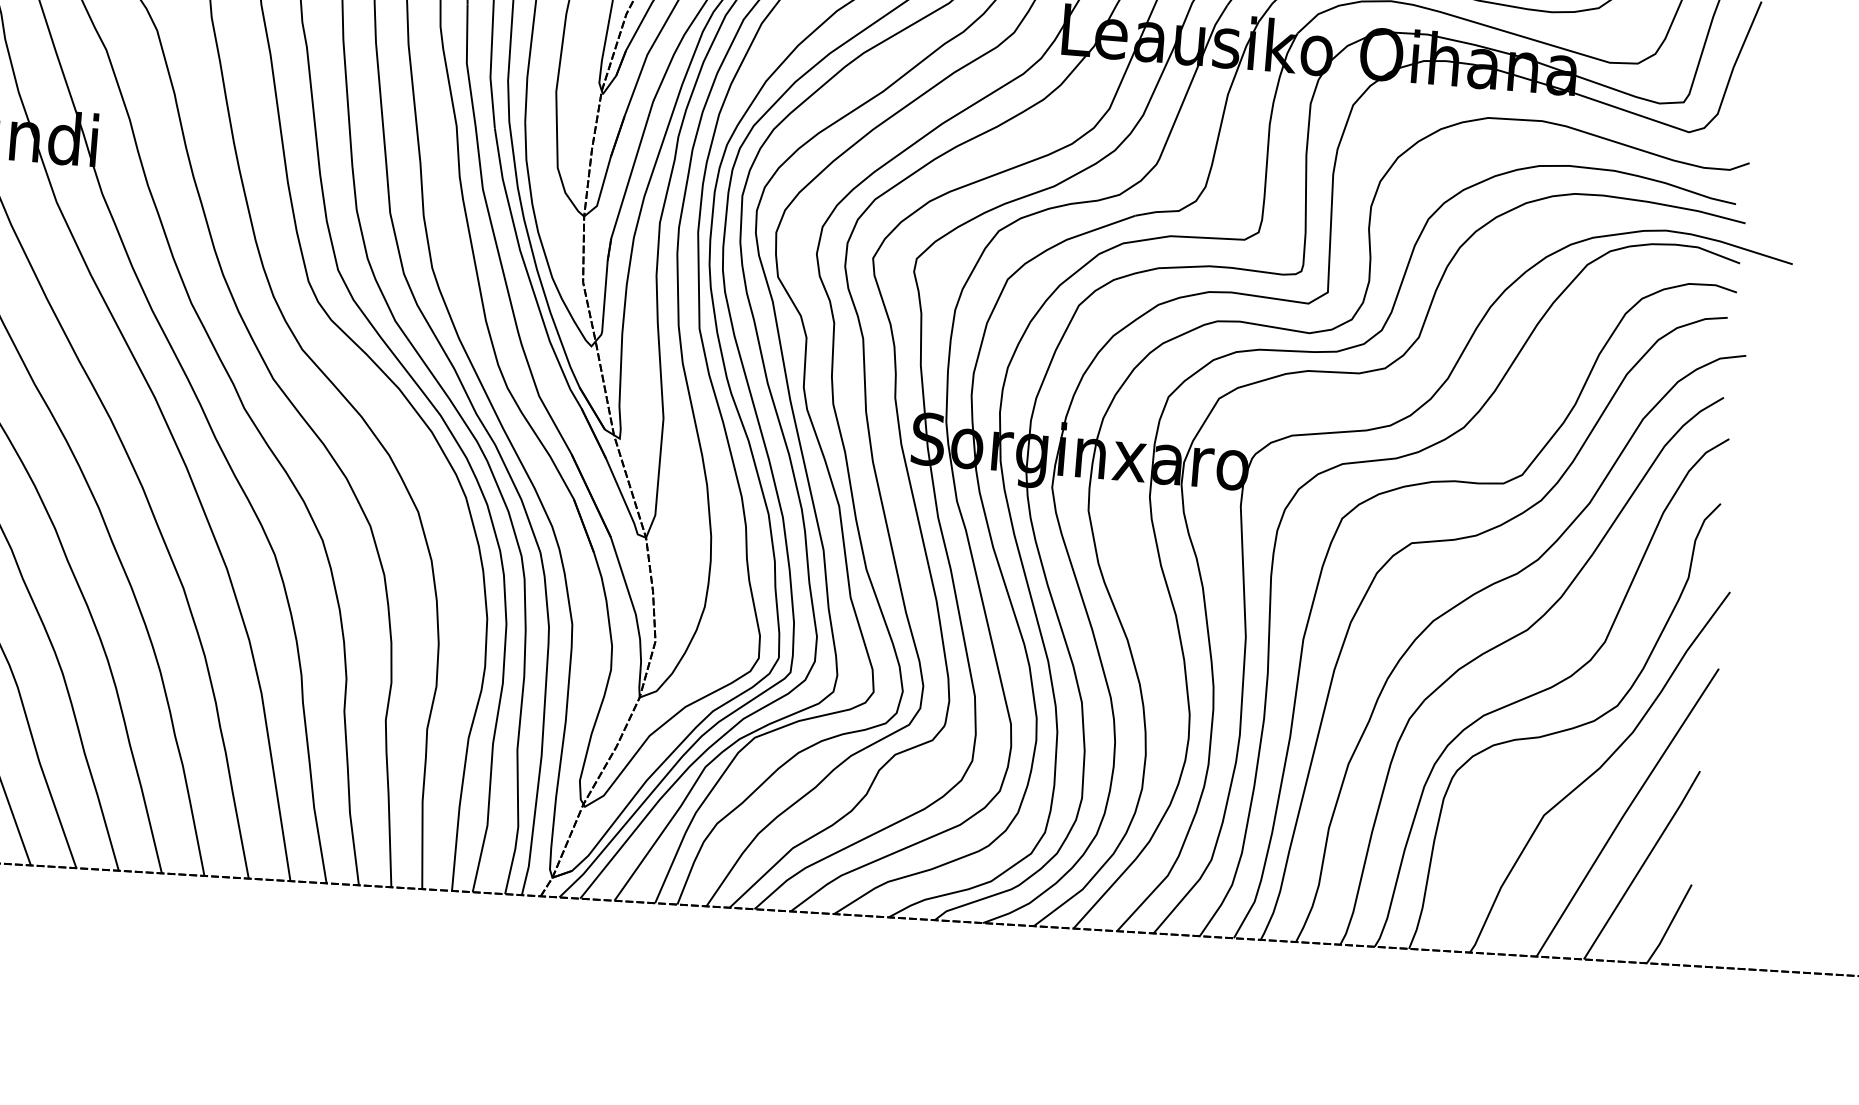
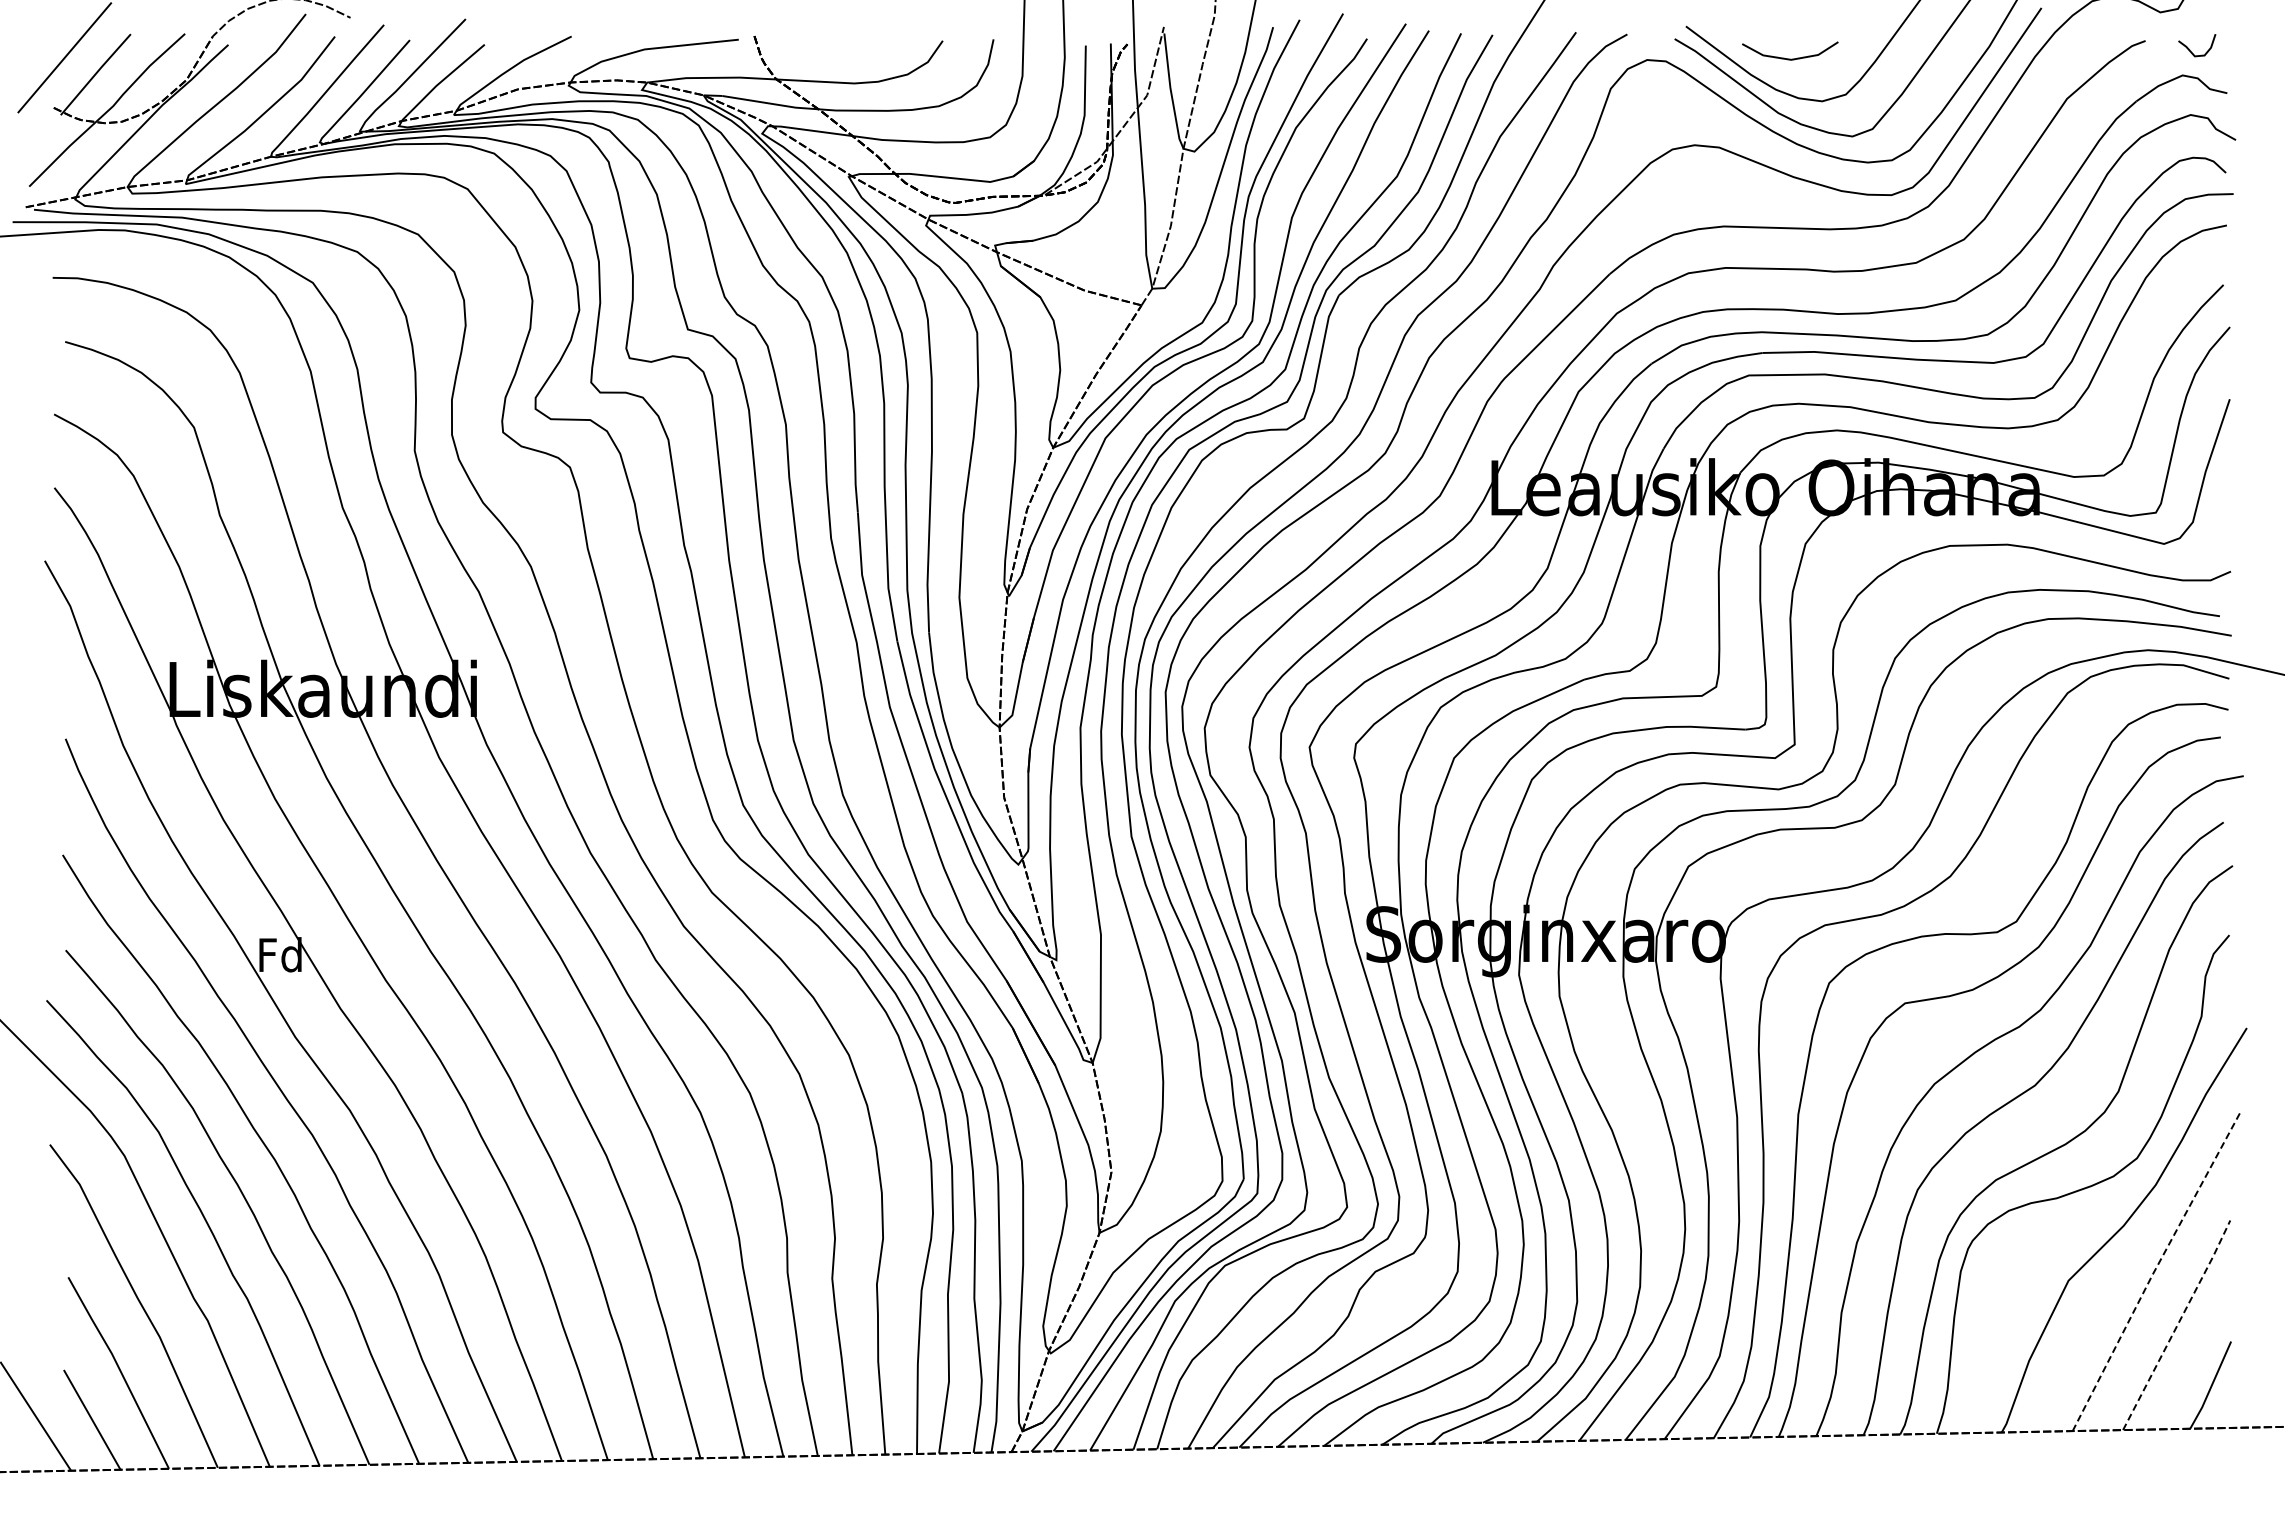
line: (1626, 811) -> (2155, 1269), solid -> dashed
line: (1642, 864) -> (2177, 1324), solid -> dashed

